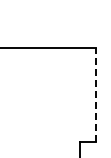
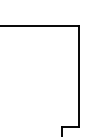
line: (95, 94) -> (78, 75), dashed -> solid

